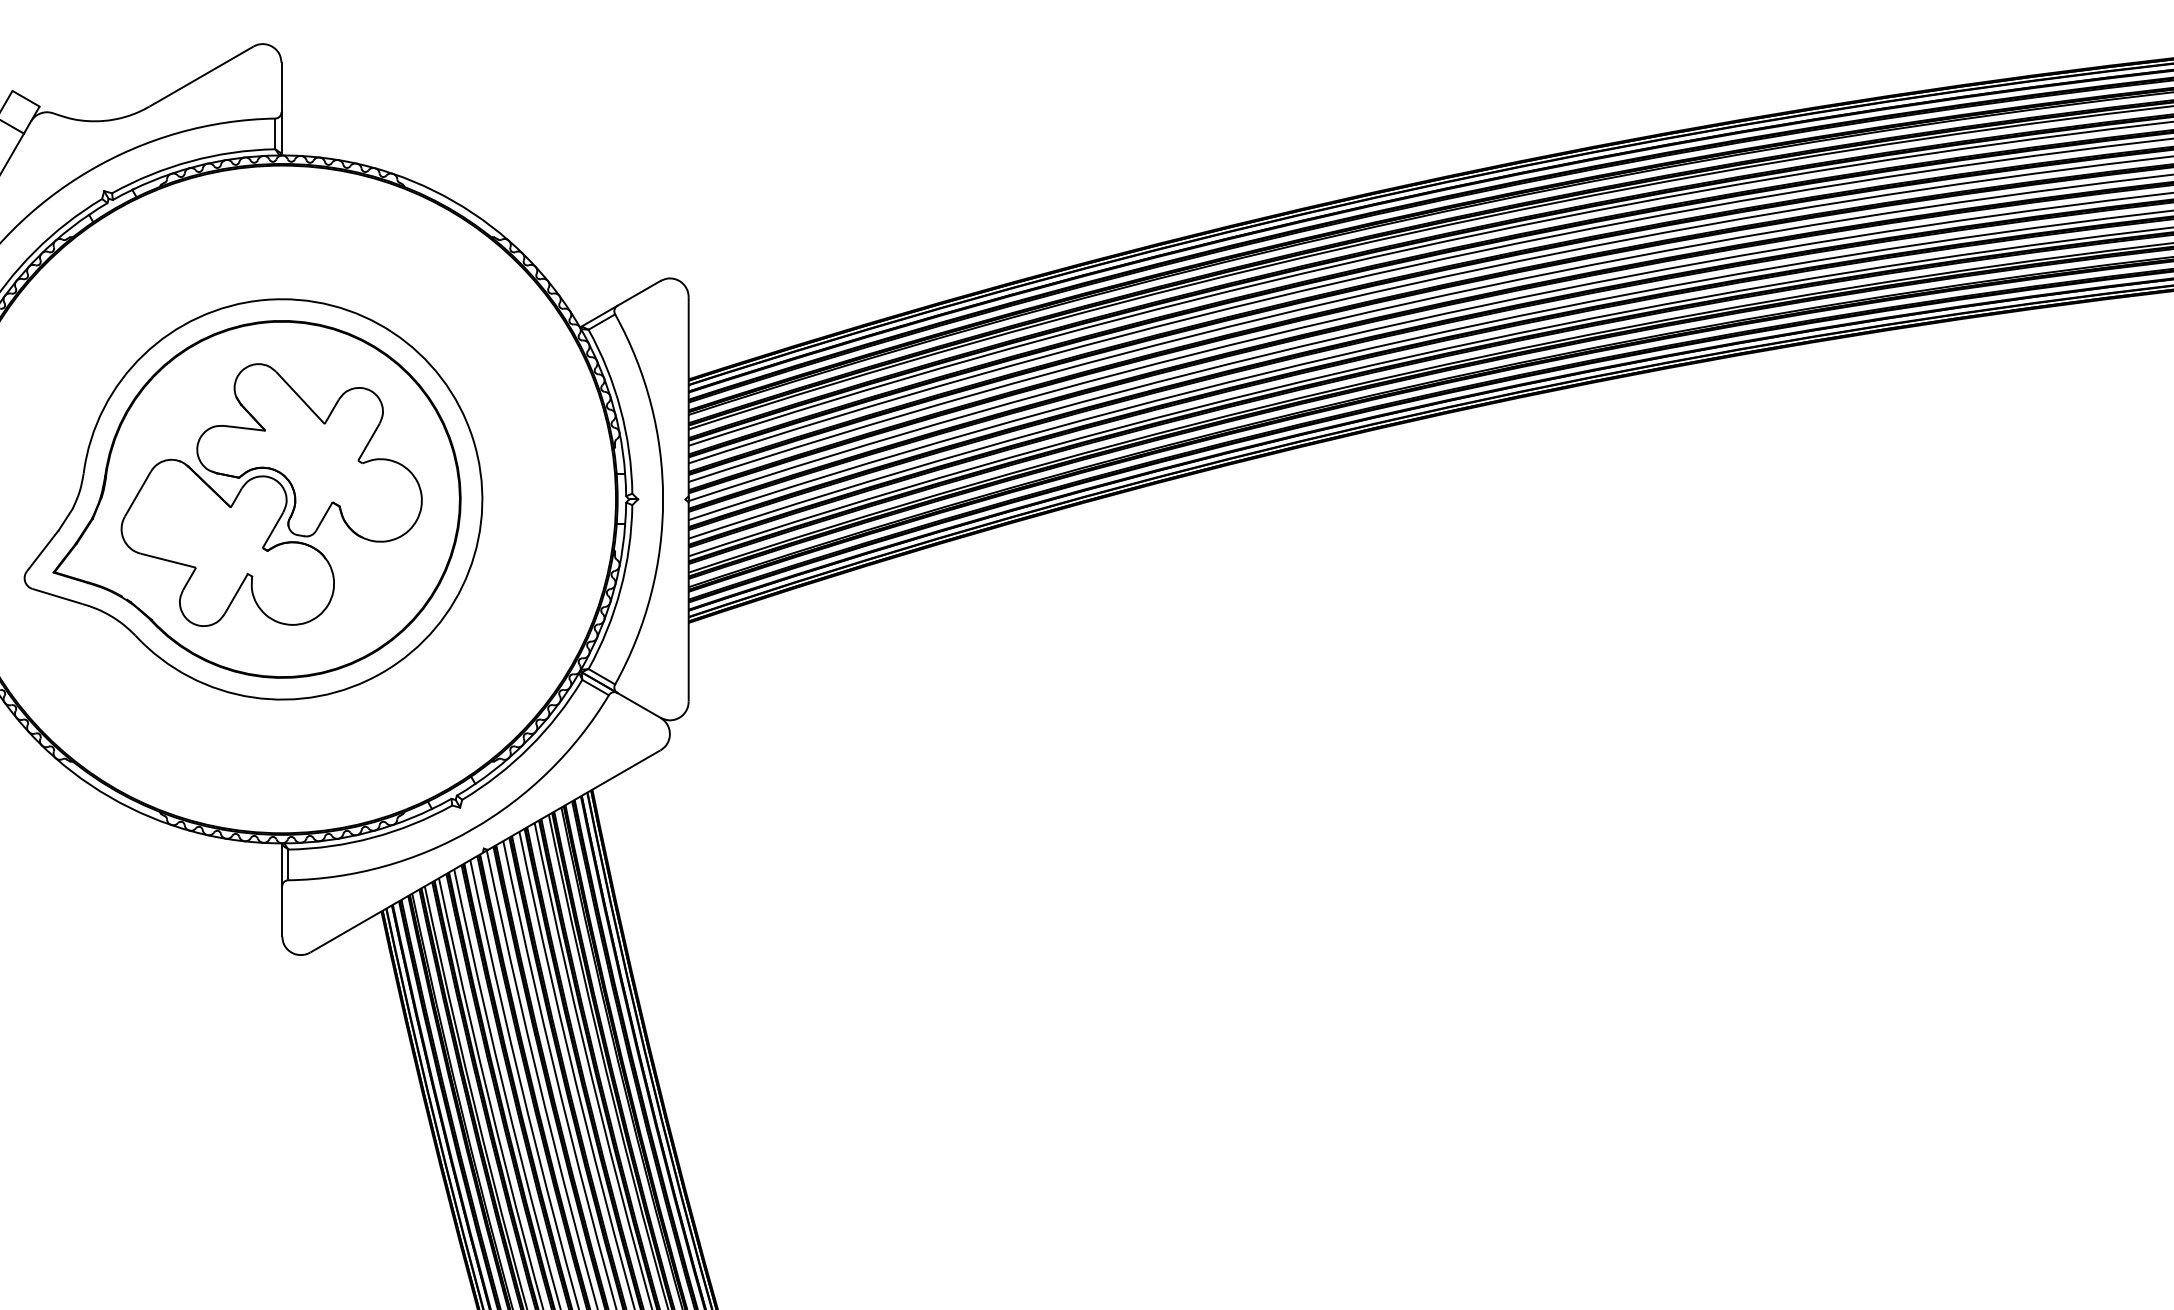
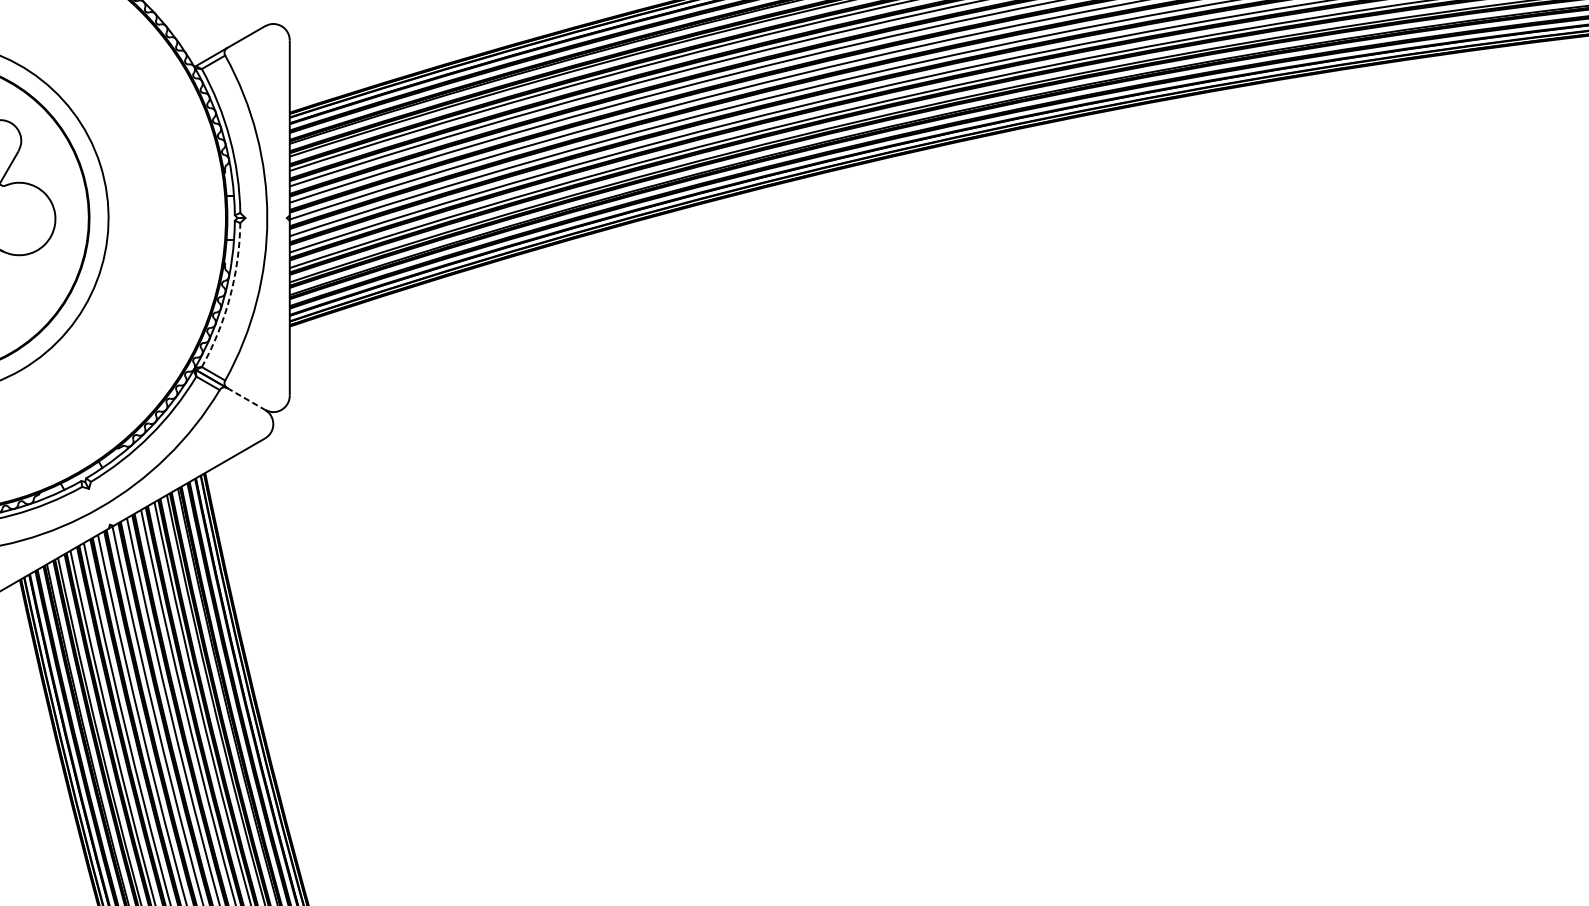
arc: (620, 589) -> (229, 297), solid -> dashed
line: (639, 705) -> (246, 399), solid -> dashed

